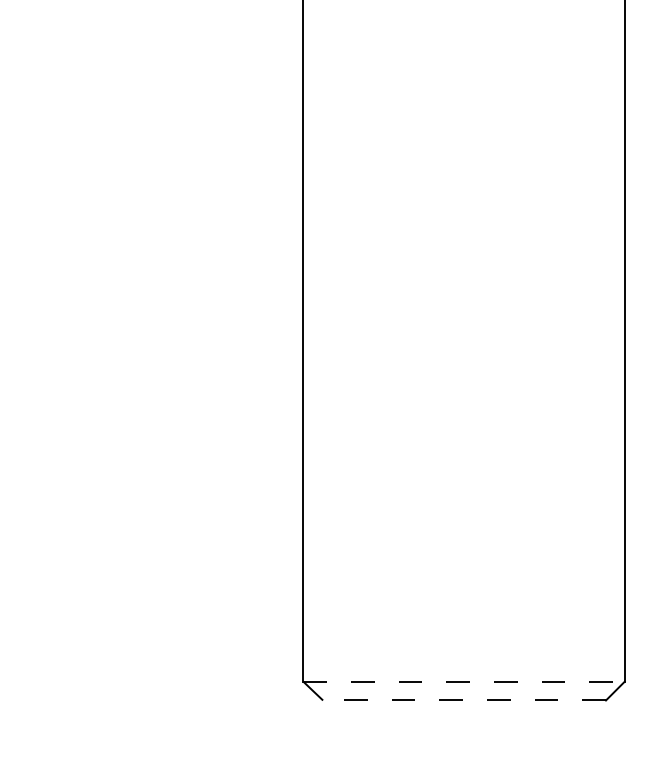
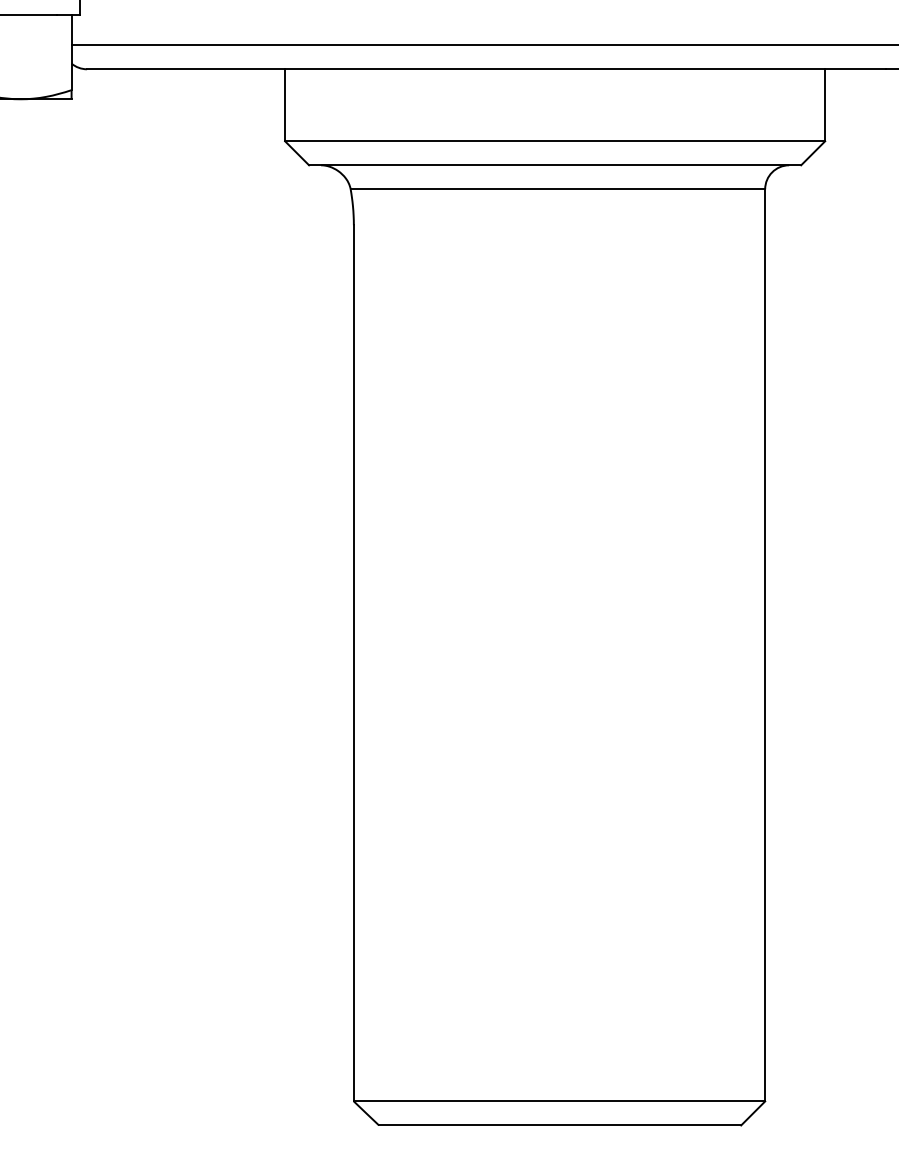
line: (464, 681) -> (559, 1101), dashed -> solid
line: (464, 700) -> (559, 1125), dashed -> solid

